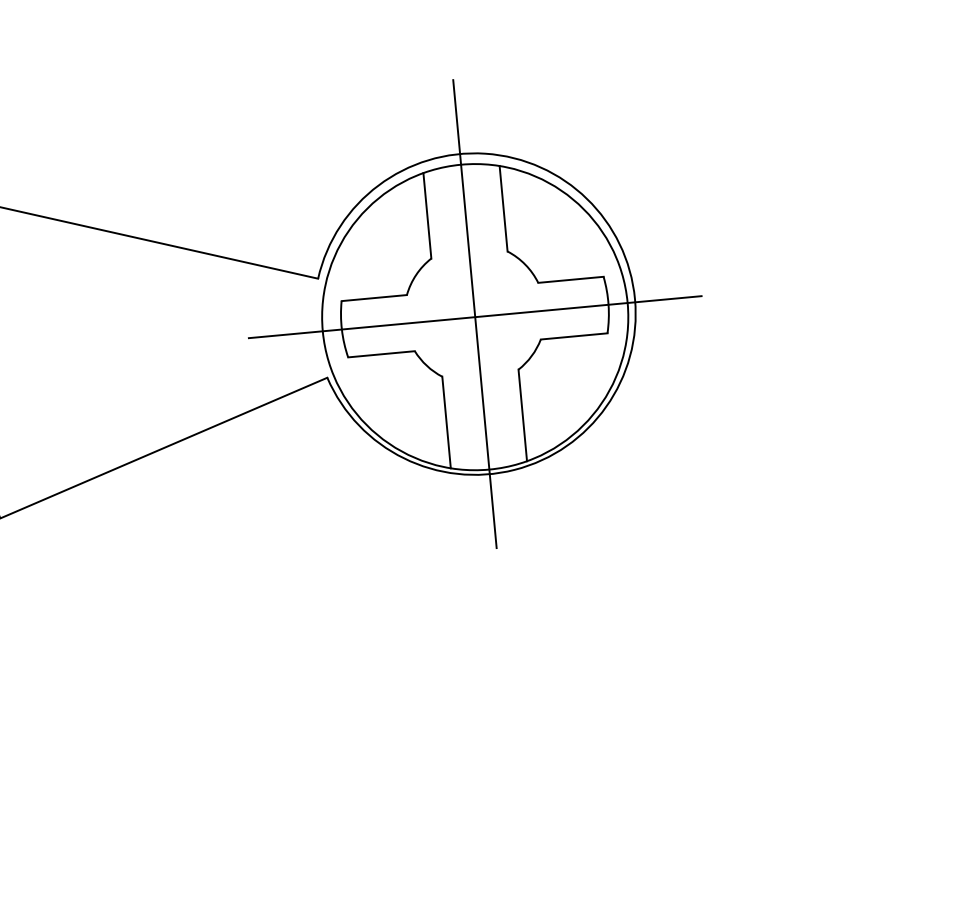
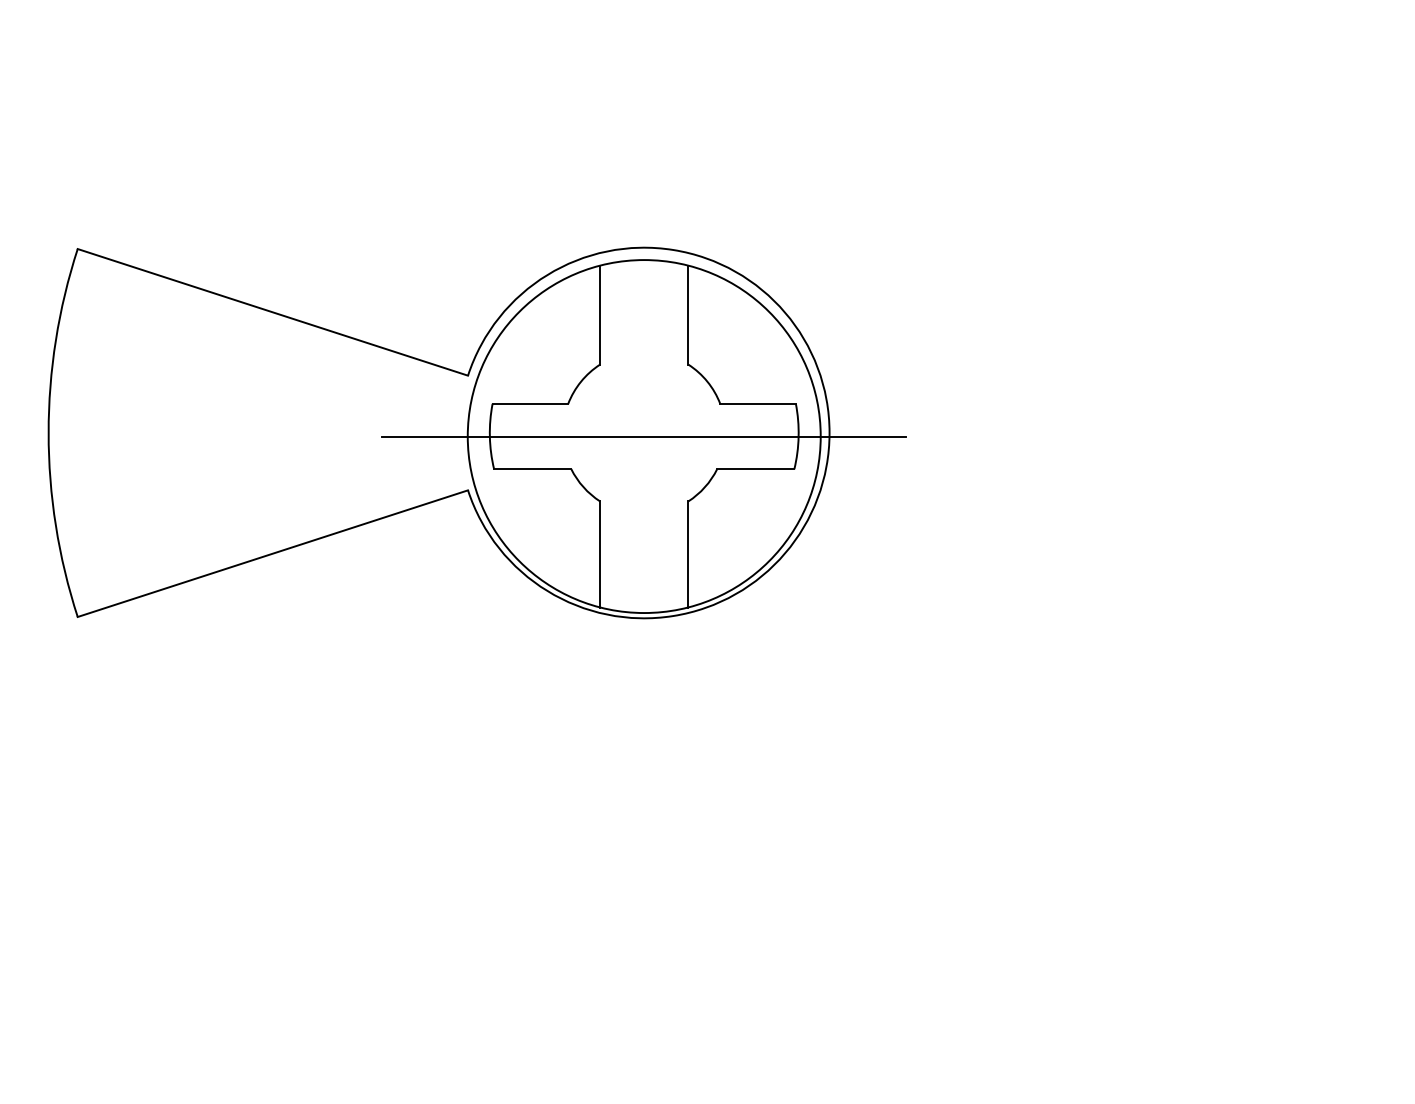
line: (475, 313) -> (644, 432), removed

